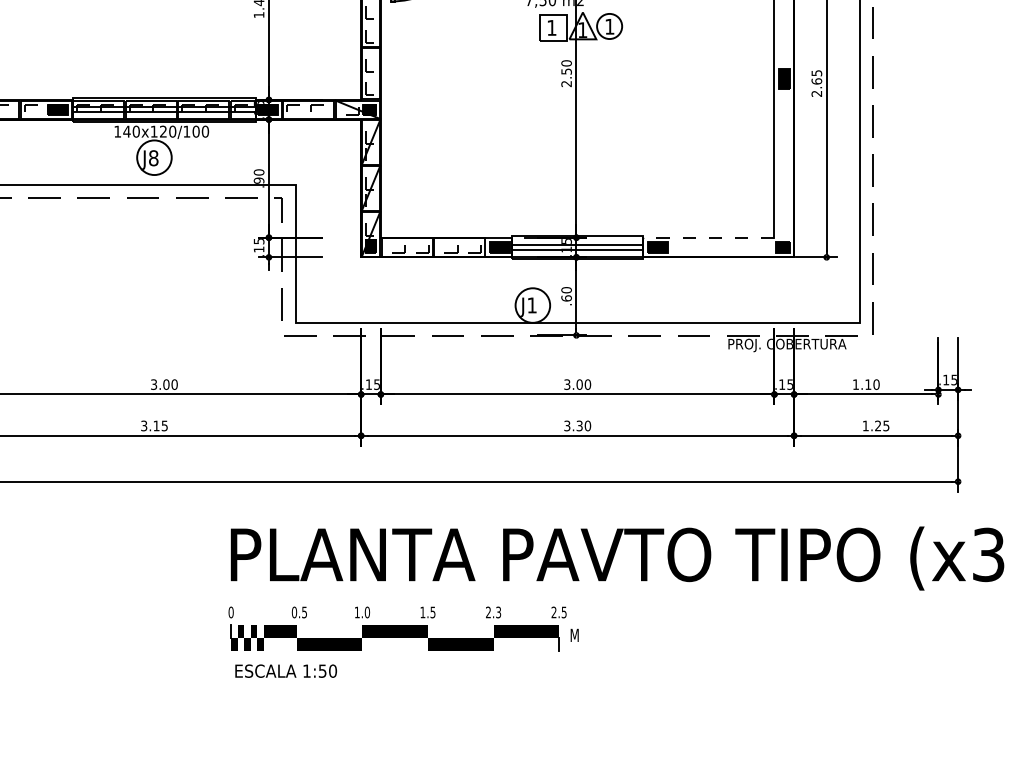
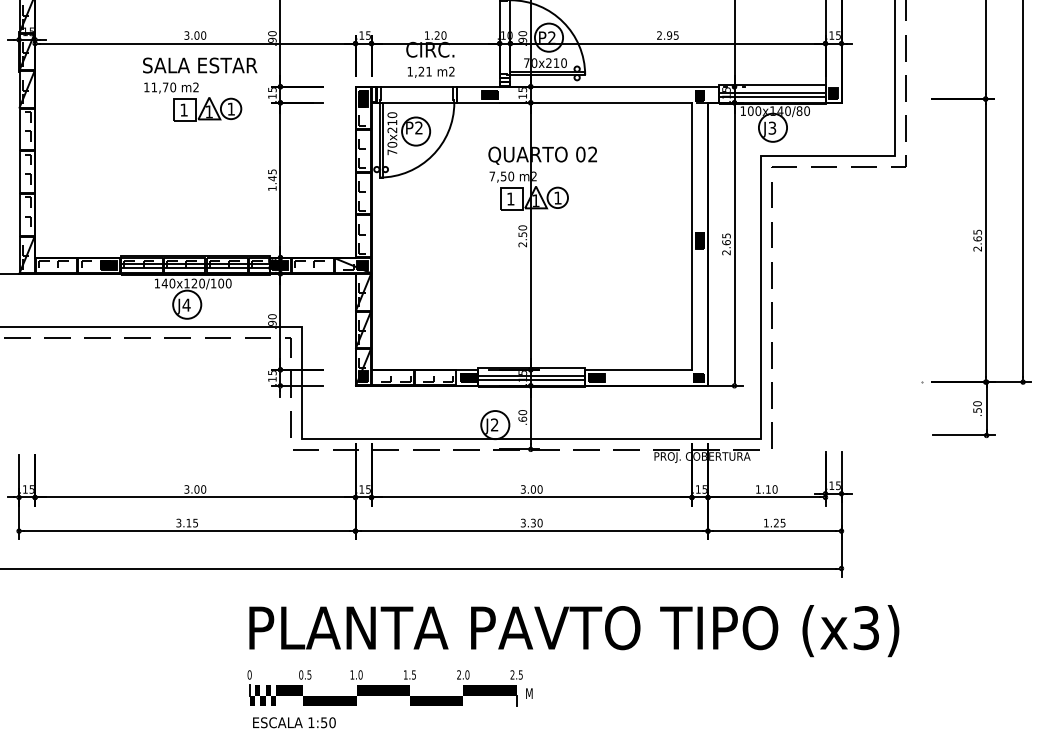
text: (153, 157) -> (186, 304), J8 -> J4
line: (708, 237) -> (638, 369), dashed -> solid
text: (531, 304) -> (494, 424), J1 -> J2
text: (498, 611) -> (467, 674), 2.3 -> 2.0

